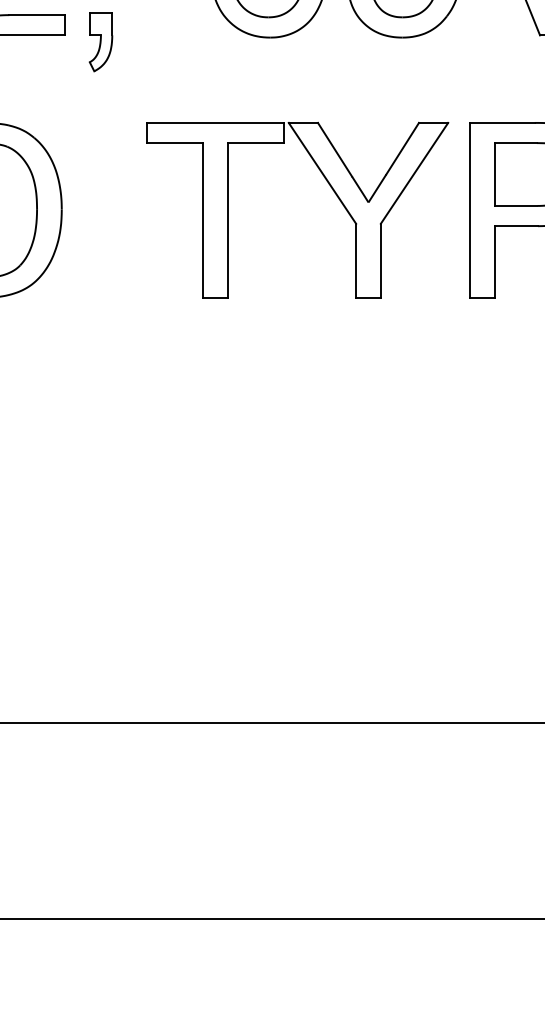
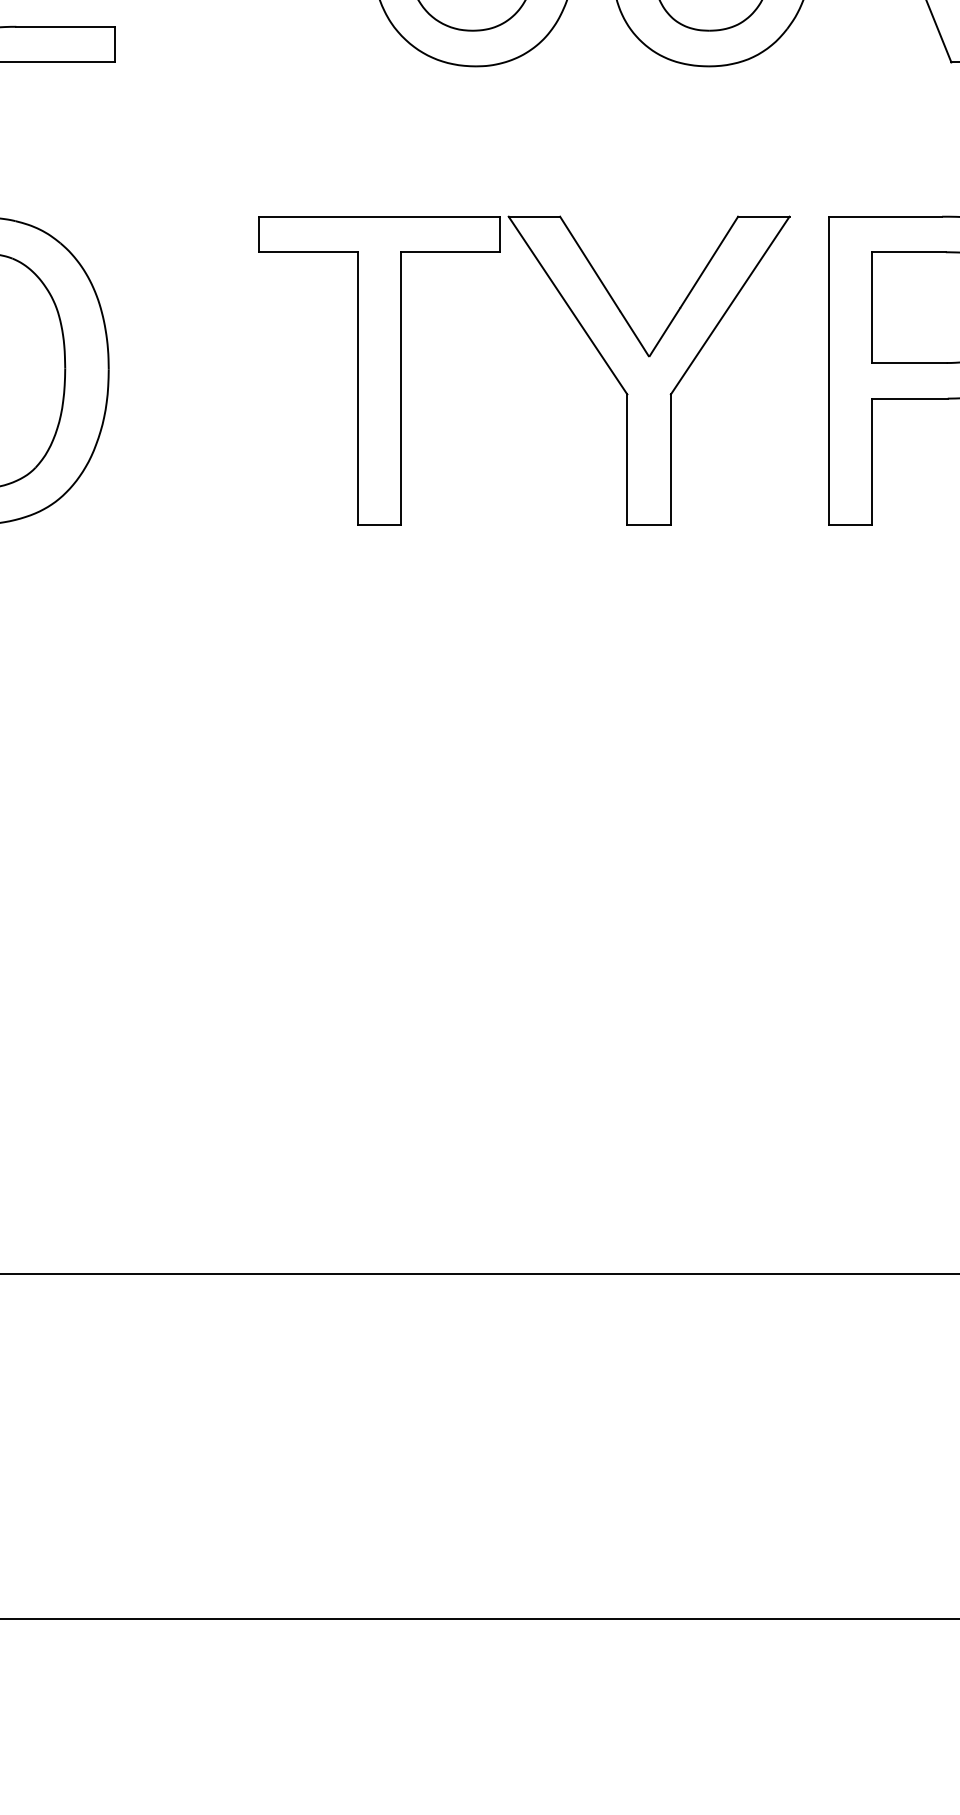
part: (100, 42) -> (176, 75), removed

